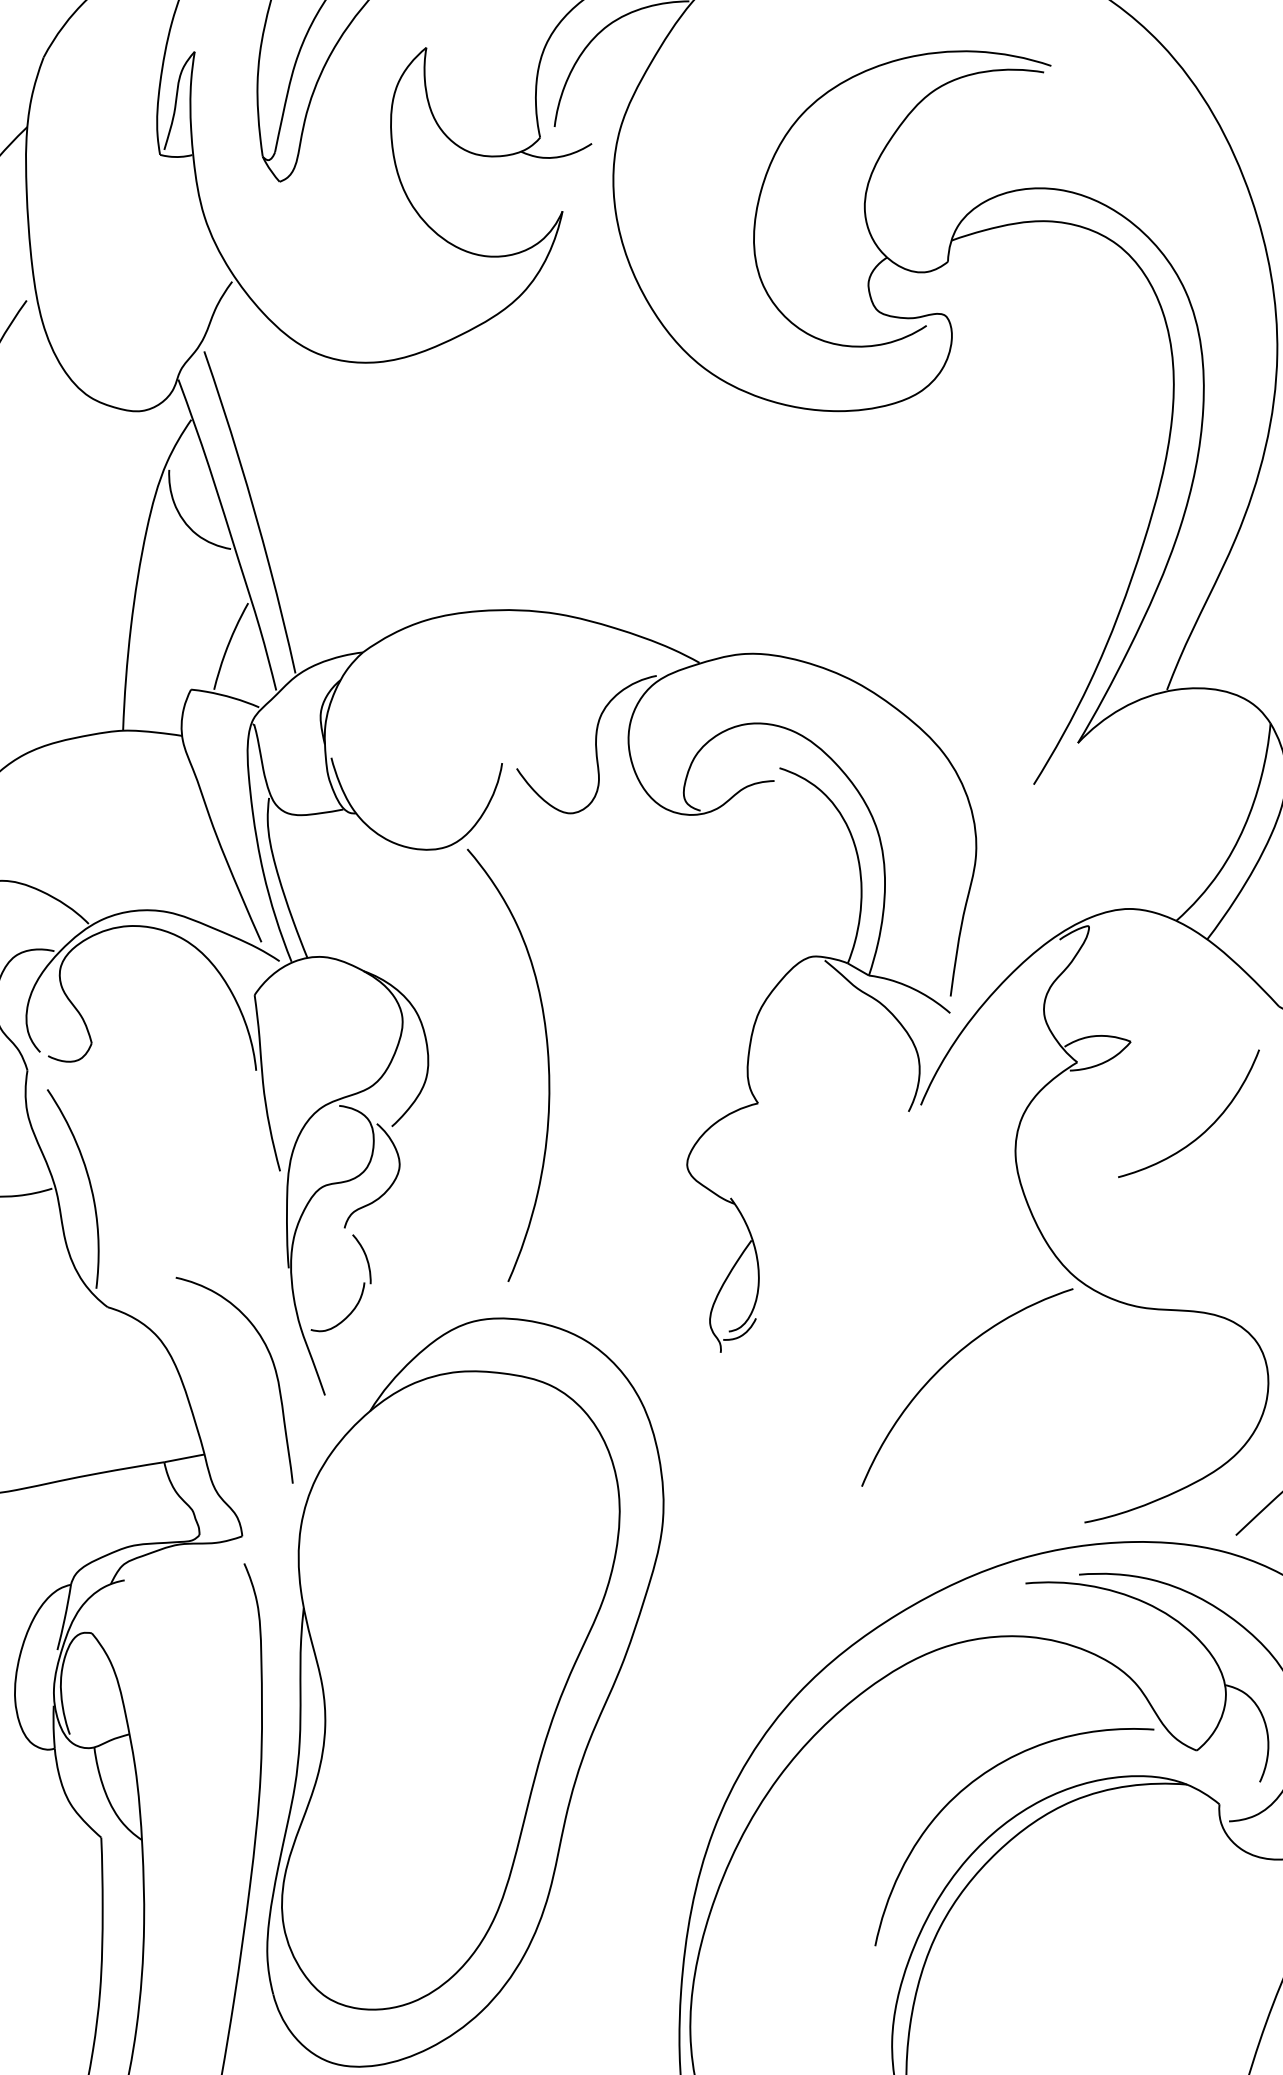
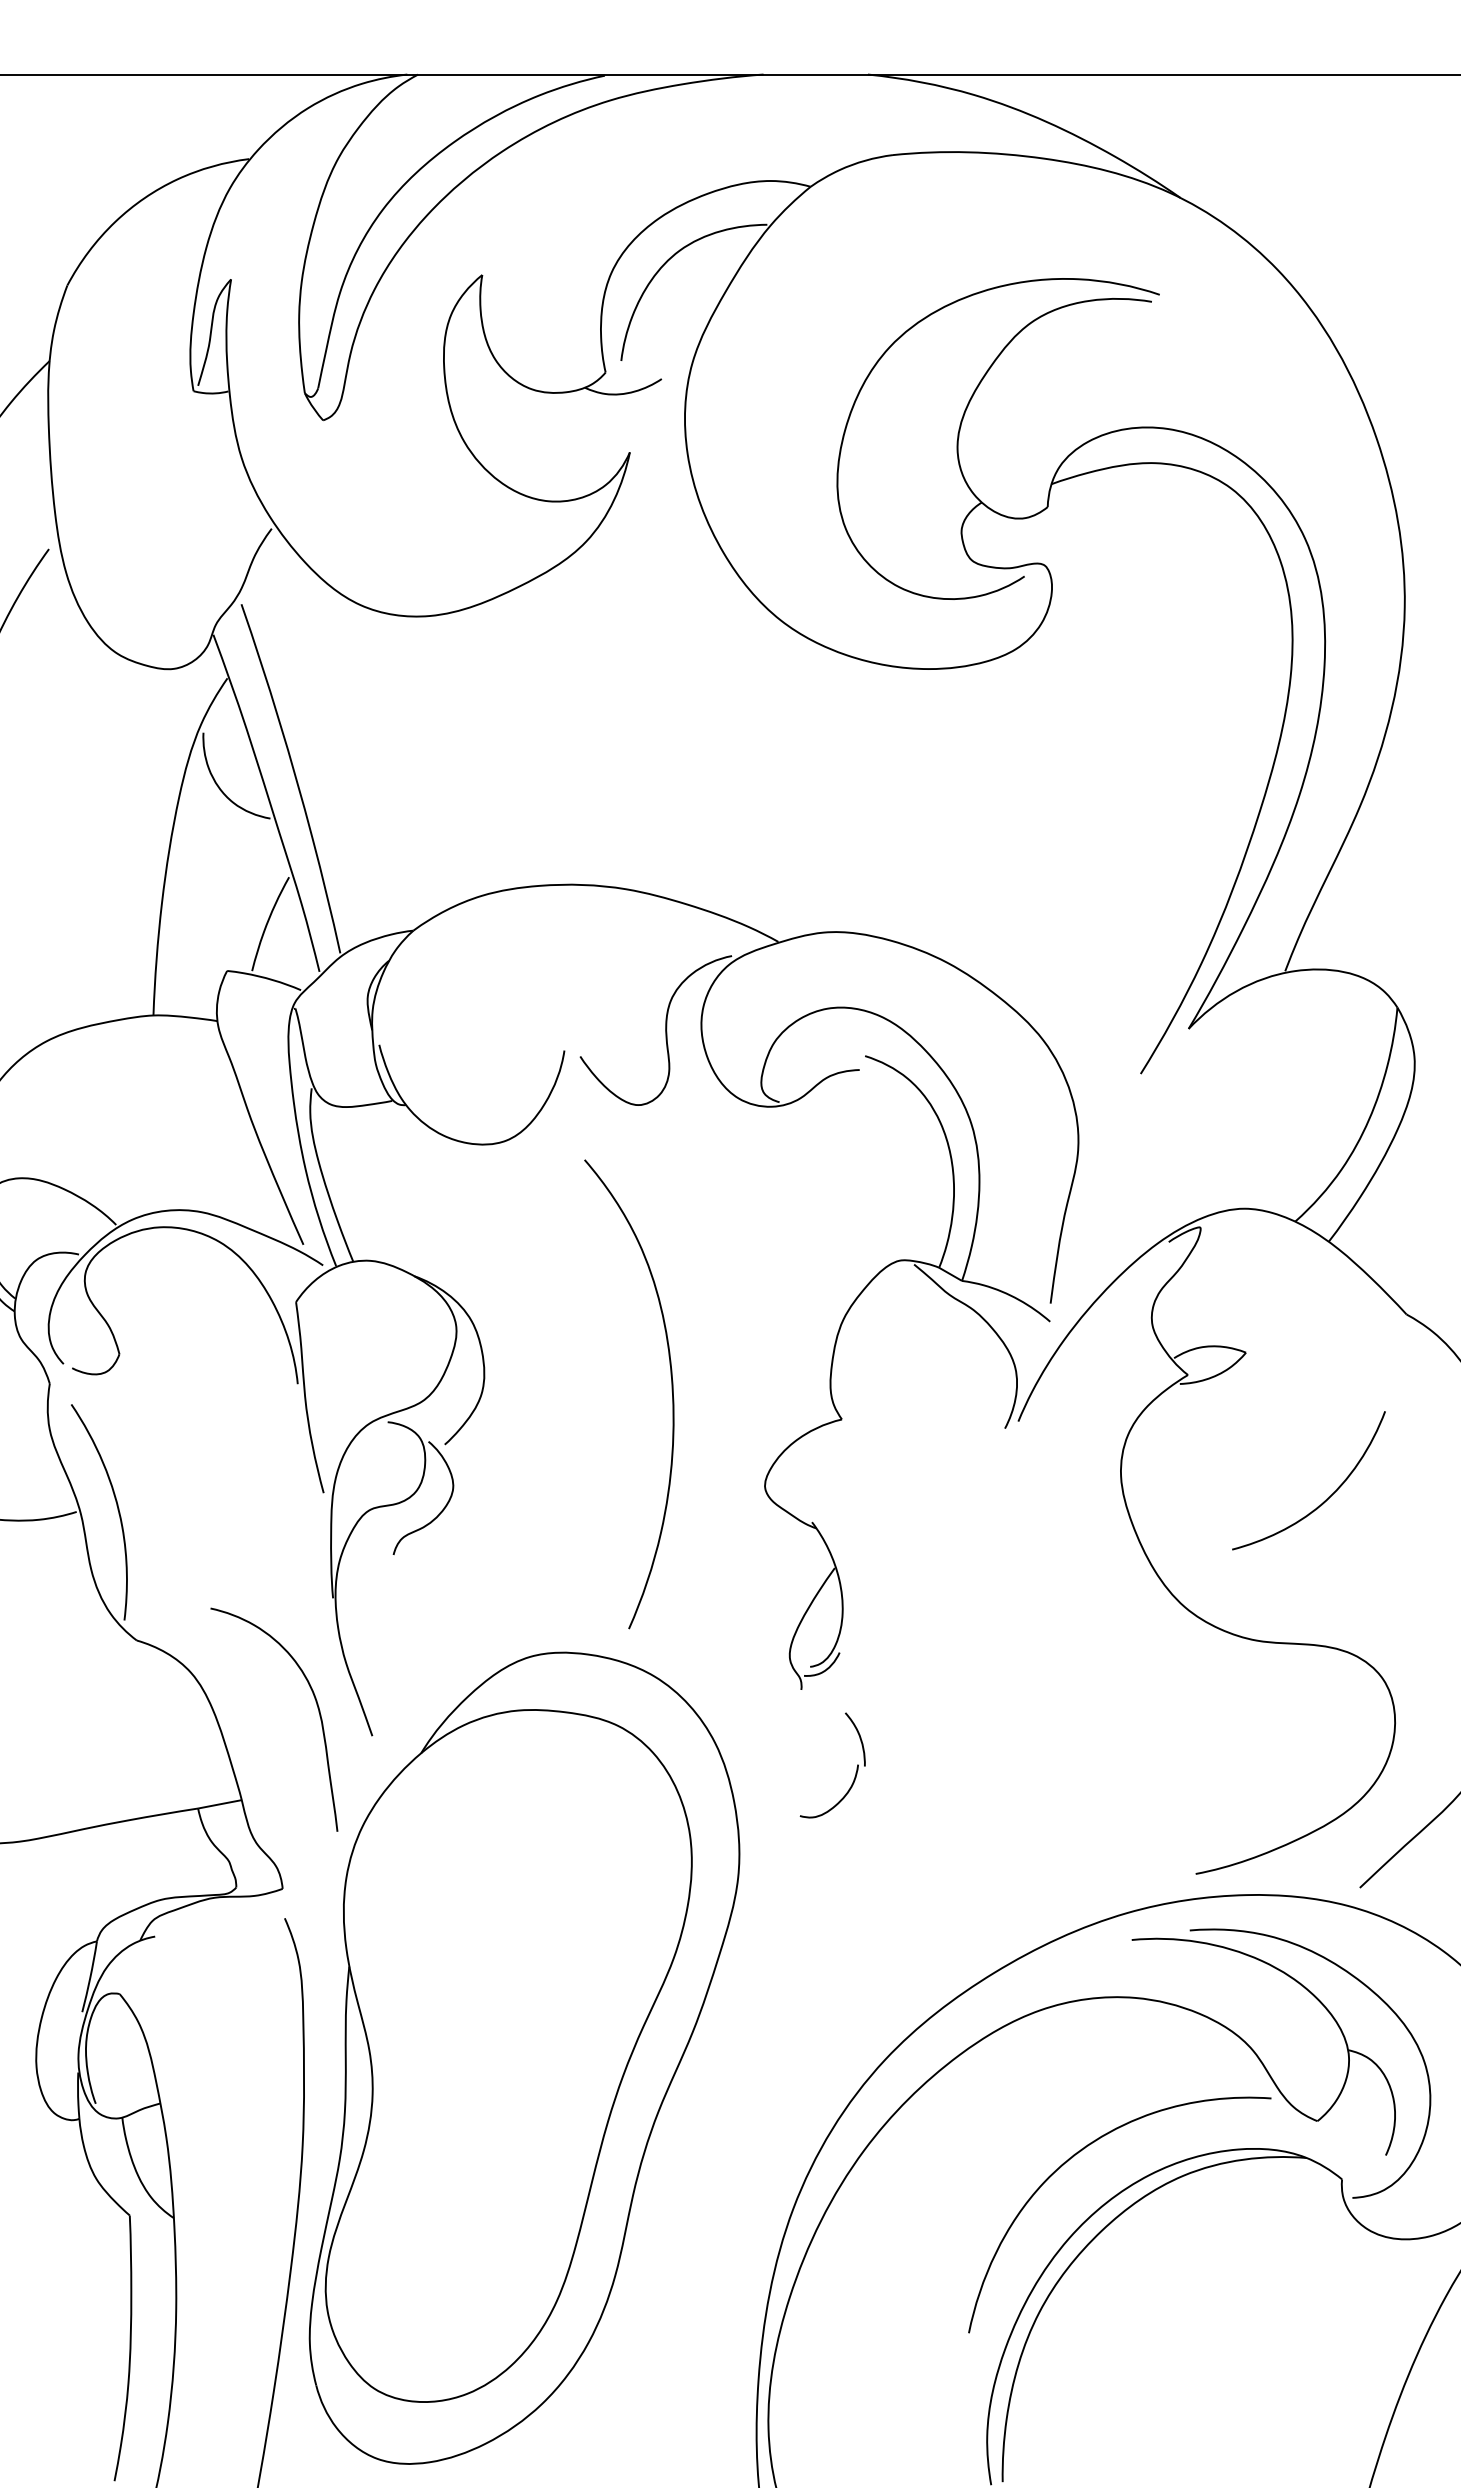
curve: (547, 1062) -> (671, 1391), moved
curve: (1204, 1131) -> (1325, 1499), moved
part: (362, 1289) -> (855, 1772), moved
curve: (945, 1365) -> (1045, 1703), removed

